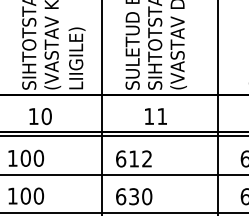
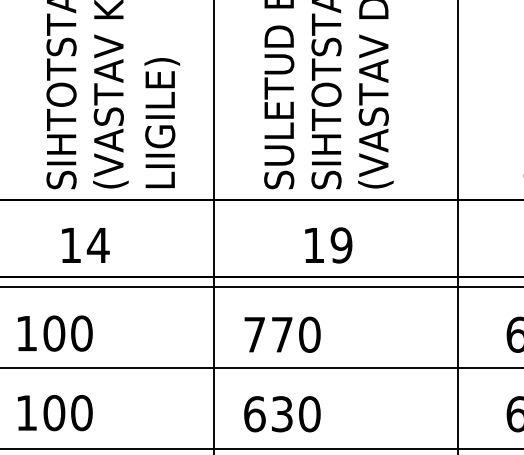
text: (46, 116) -> (97, 245), 10 -> 14
text: (162, 116) -> (341, 245), 11 -> 19
text: (134, 158) -> (283, 333), 612 -> 770

